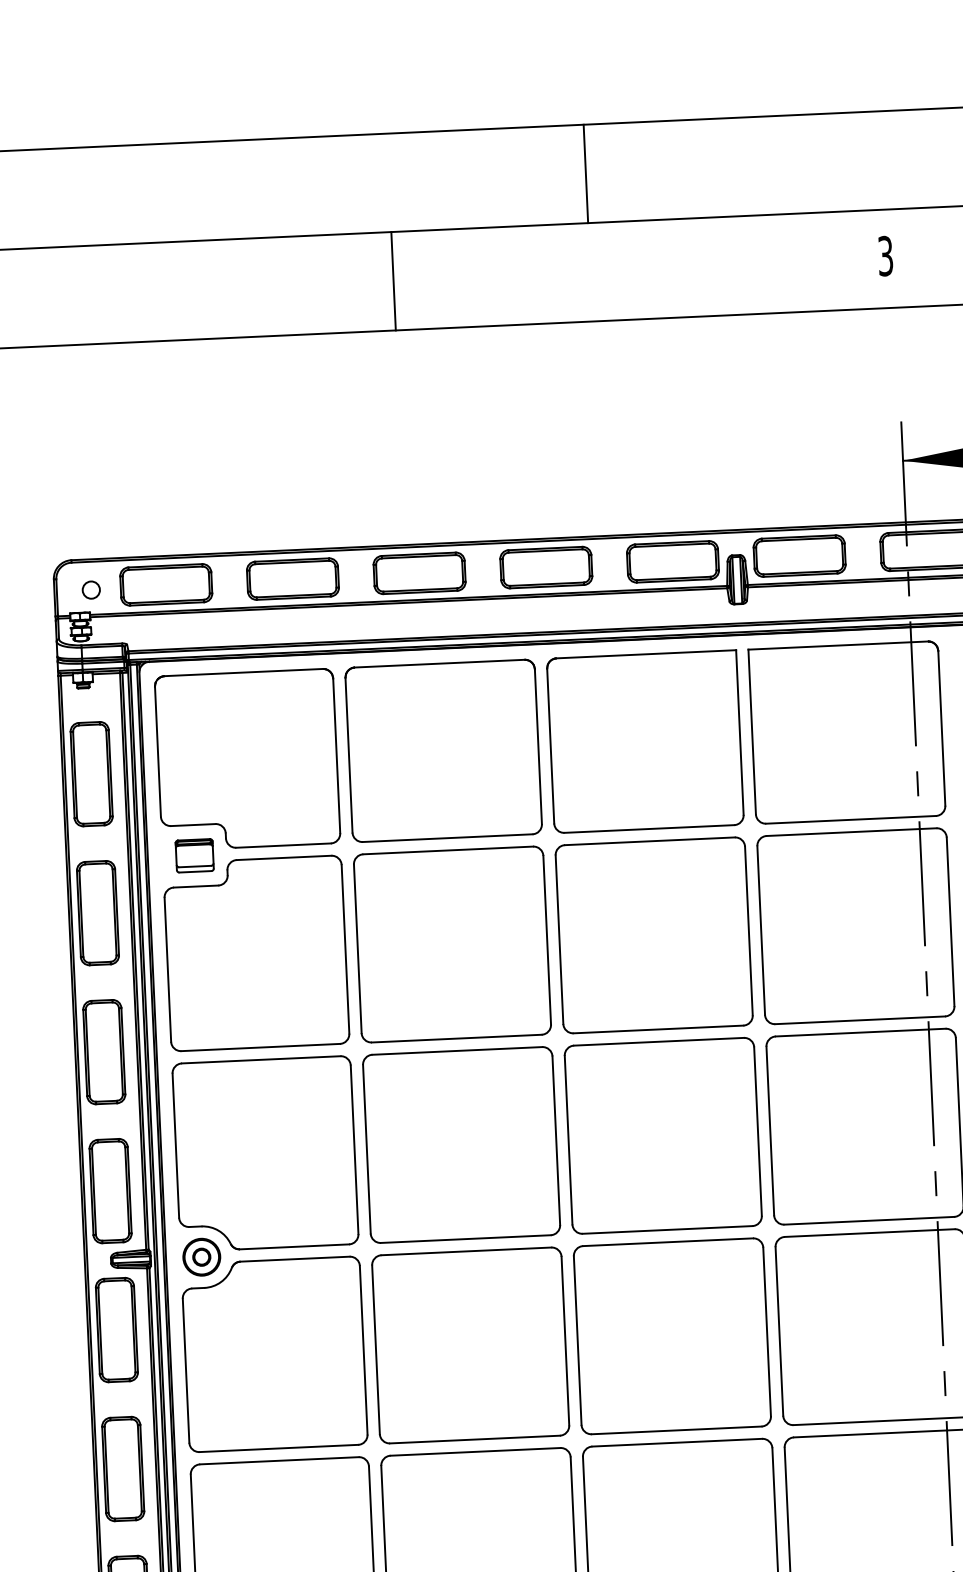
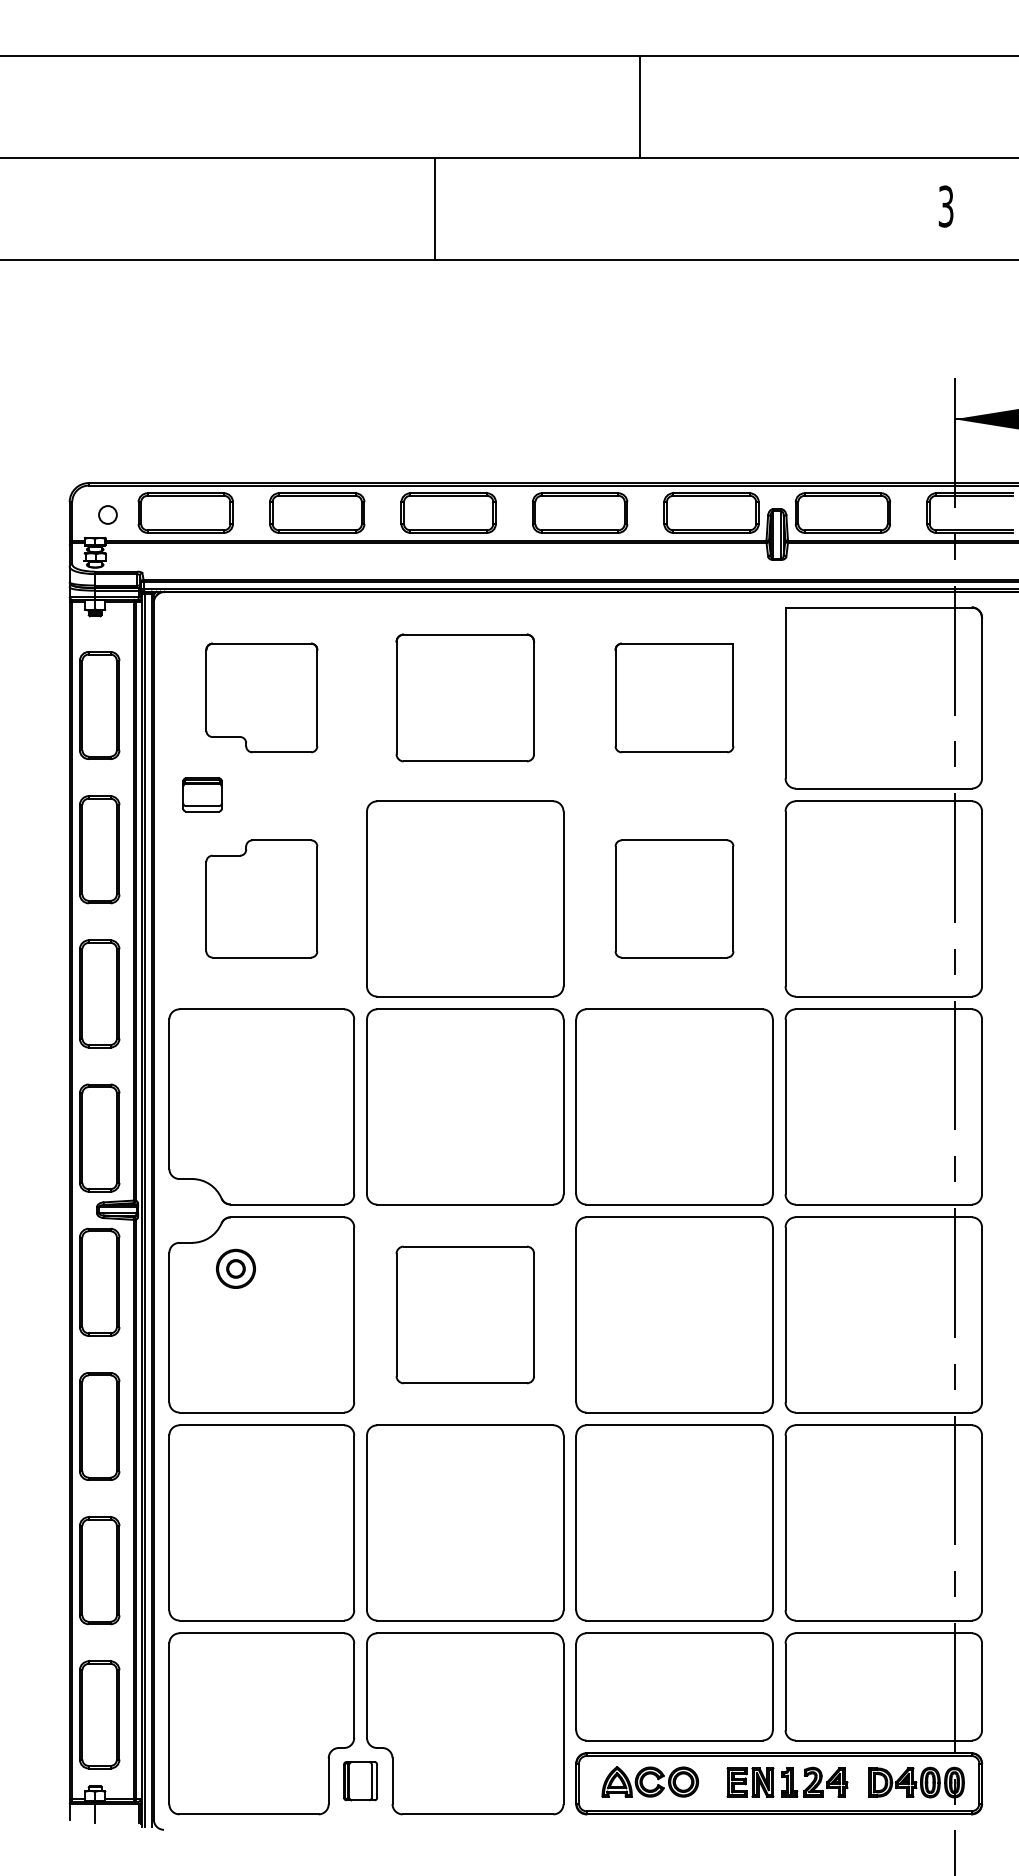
part: (645, 741) -> (674, 697), size x0.6
part: (443, 750) -> (465, 697), size x0.7
part: (247, 759) -> (261, 697), size x0.6
part: (654, 934) -> (674, 898), size x0.6
part: (256, 953) -> (261, 898), size x0.6
part: (201, 1256) -> (235, 1268), moved
part: (470, 1345) -> (465, 1314), size x0.7

